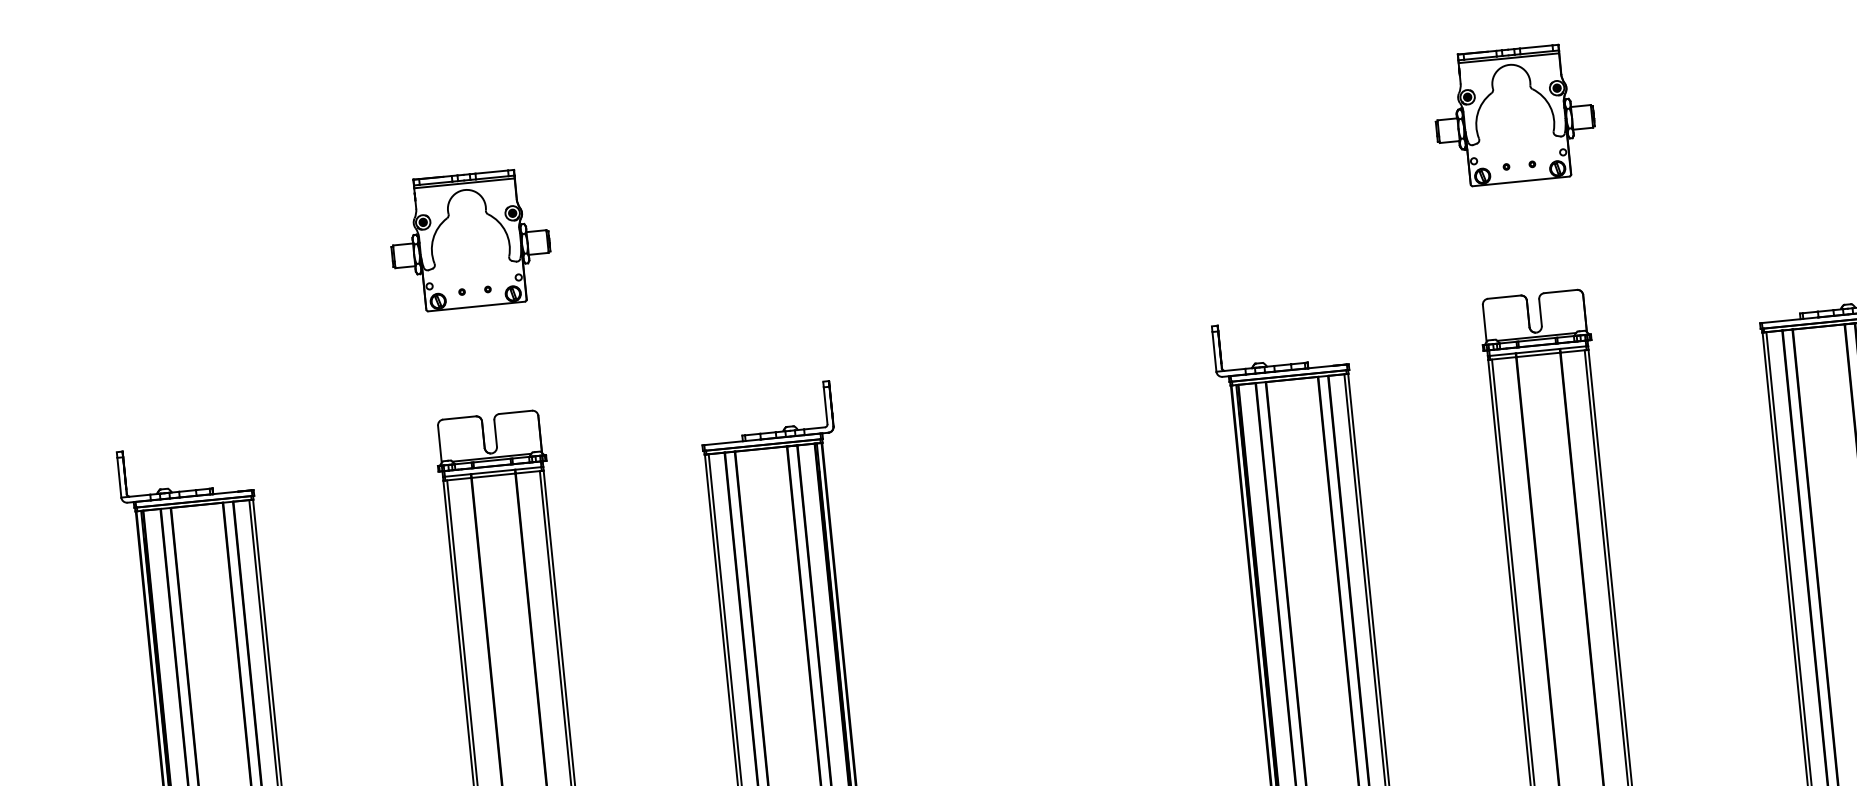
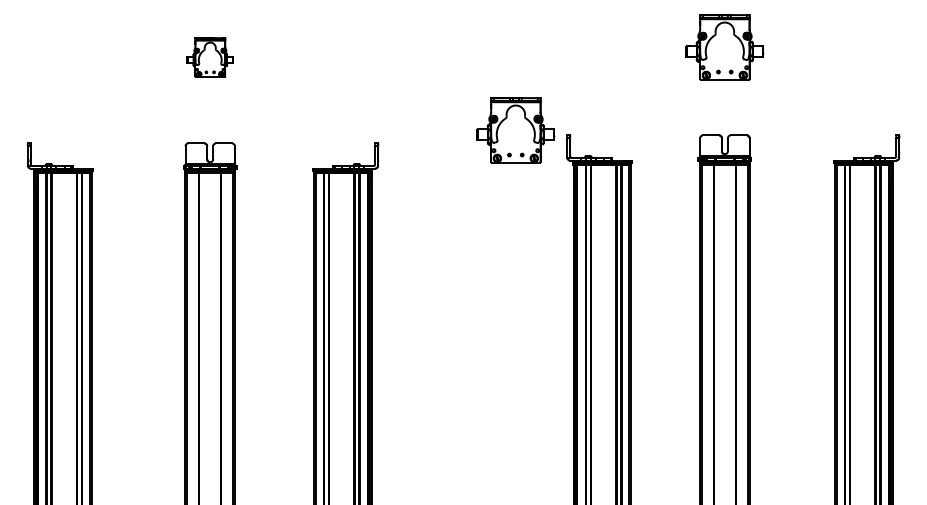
part: (470, 240) -> (210, 57), size x0.6
part: (1105, 326) -> (515, 130), added

